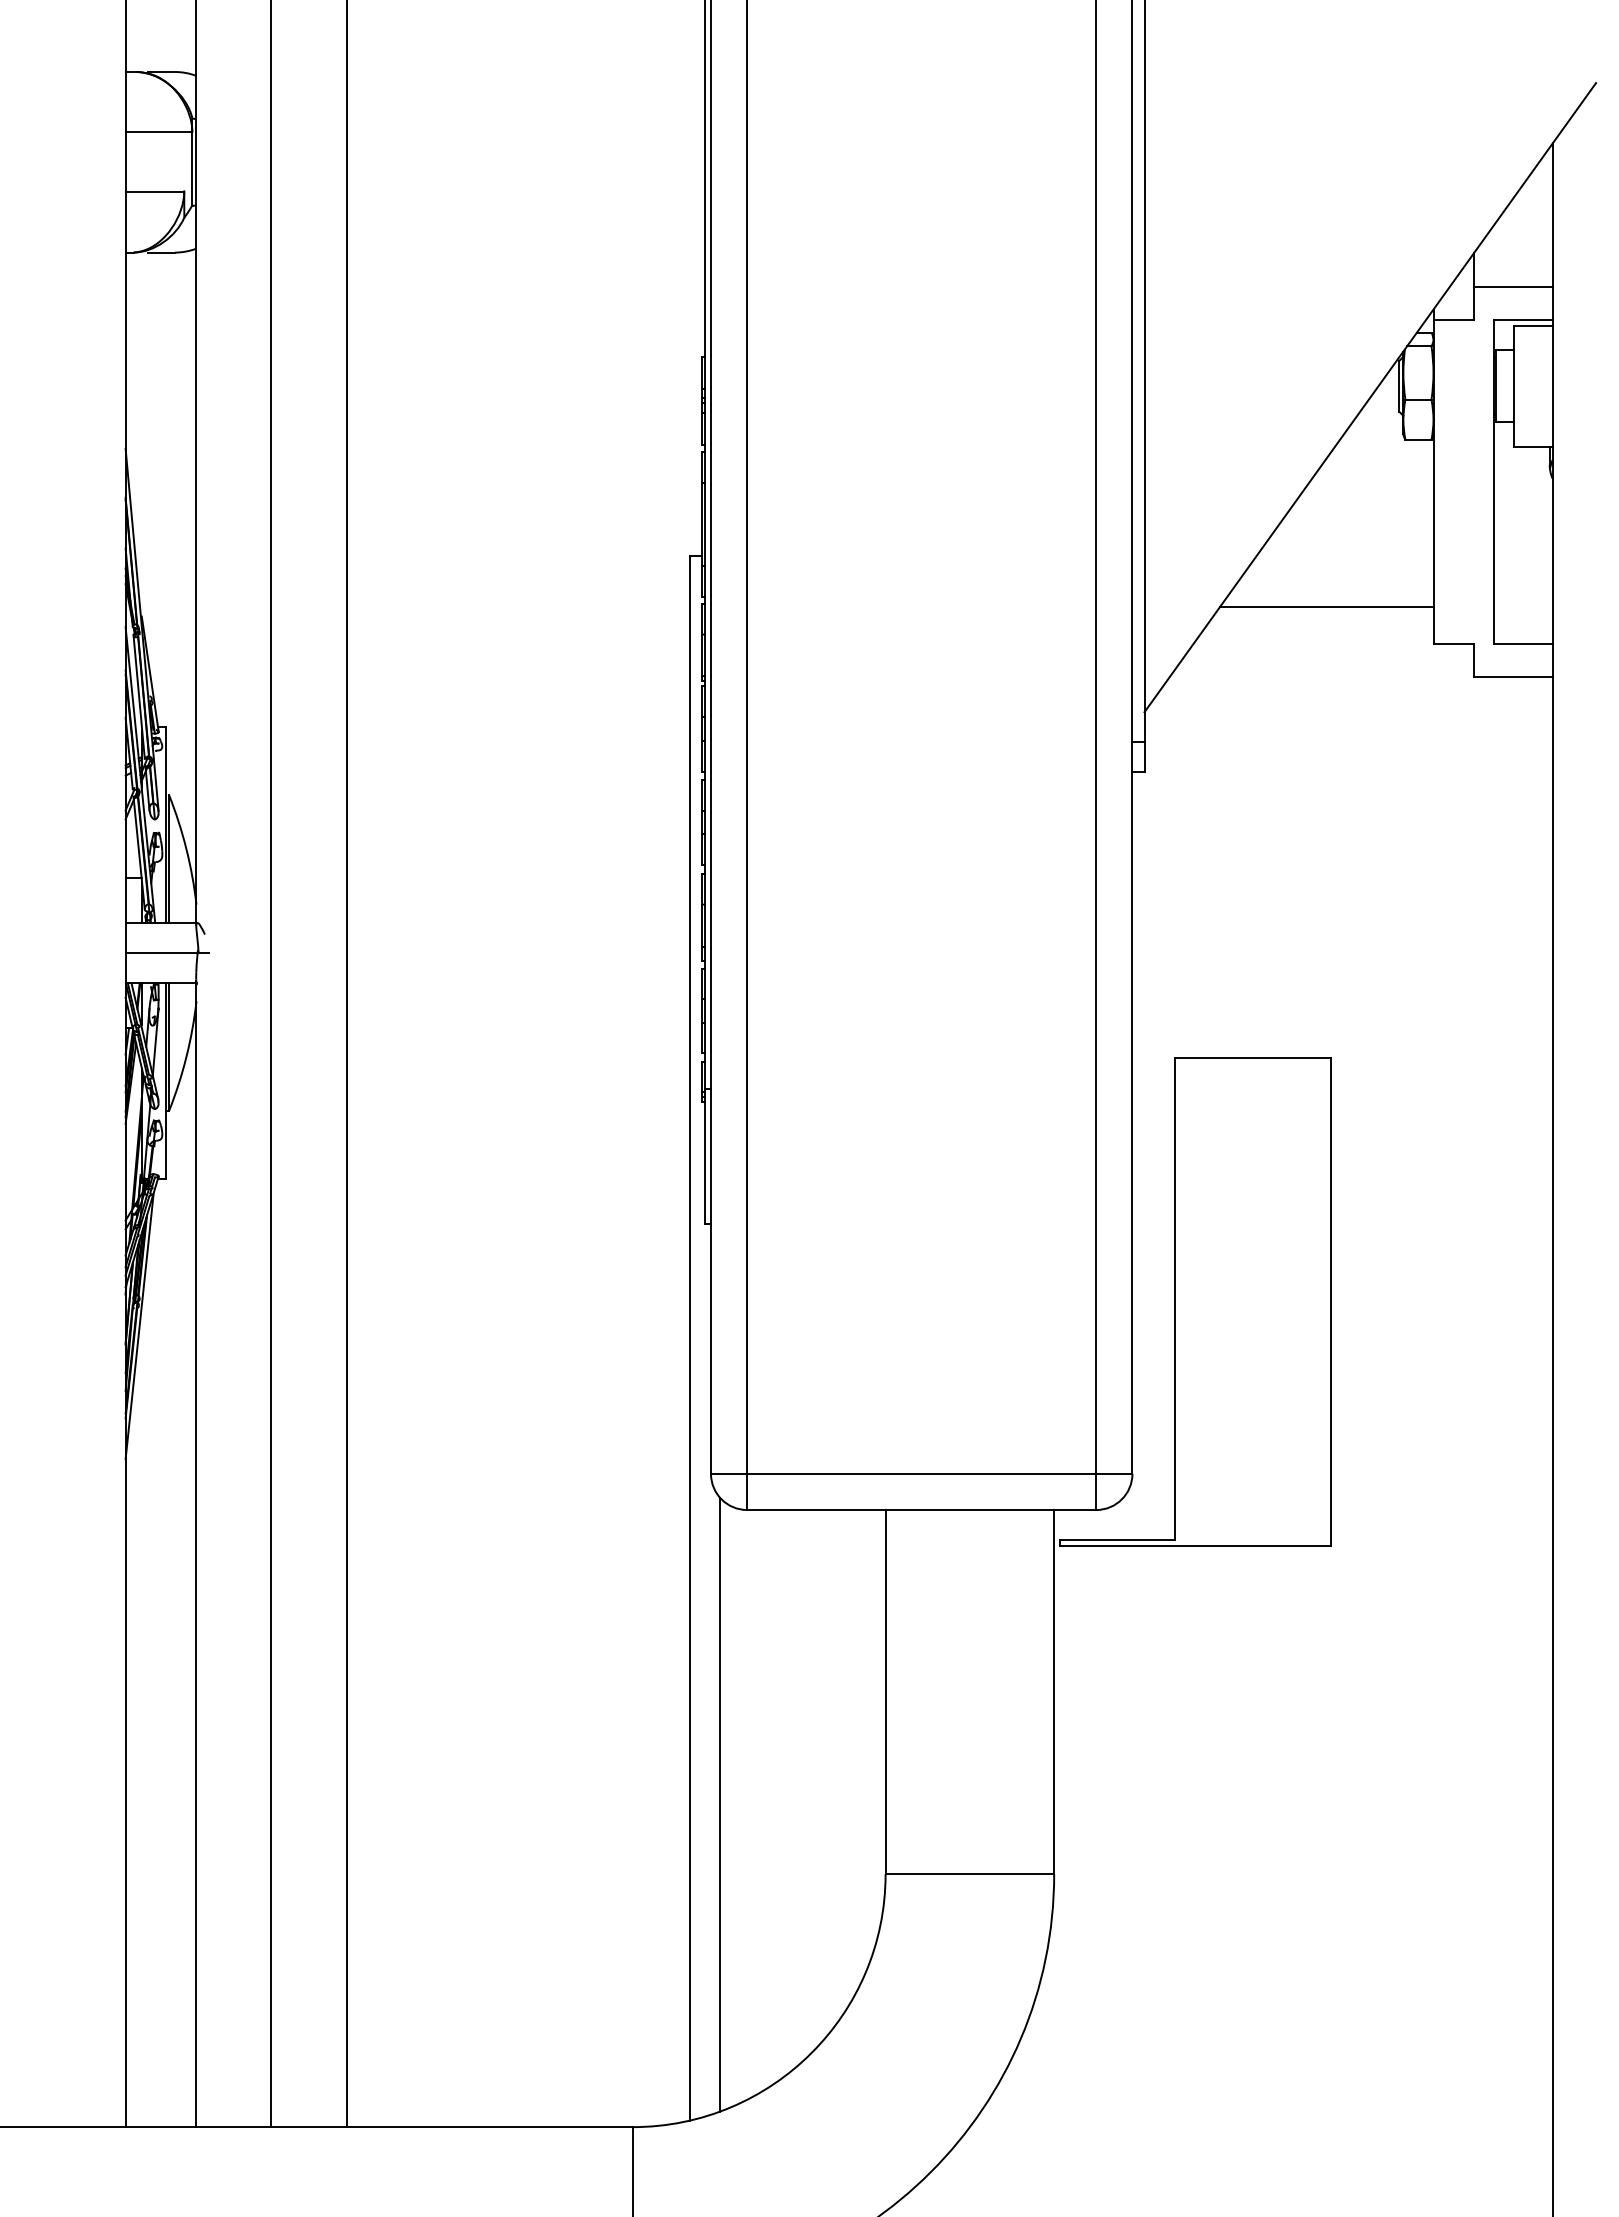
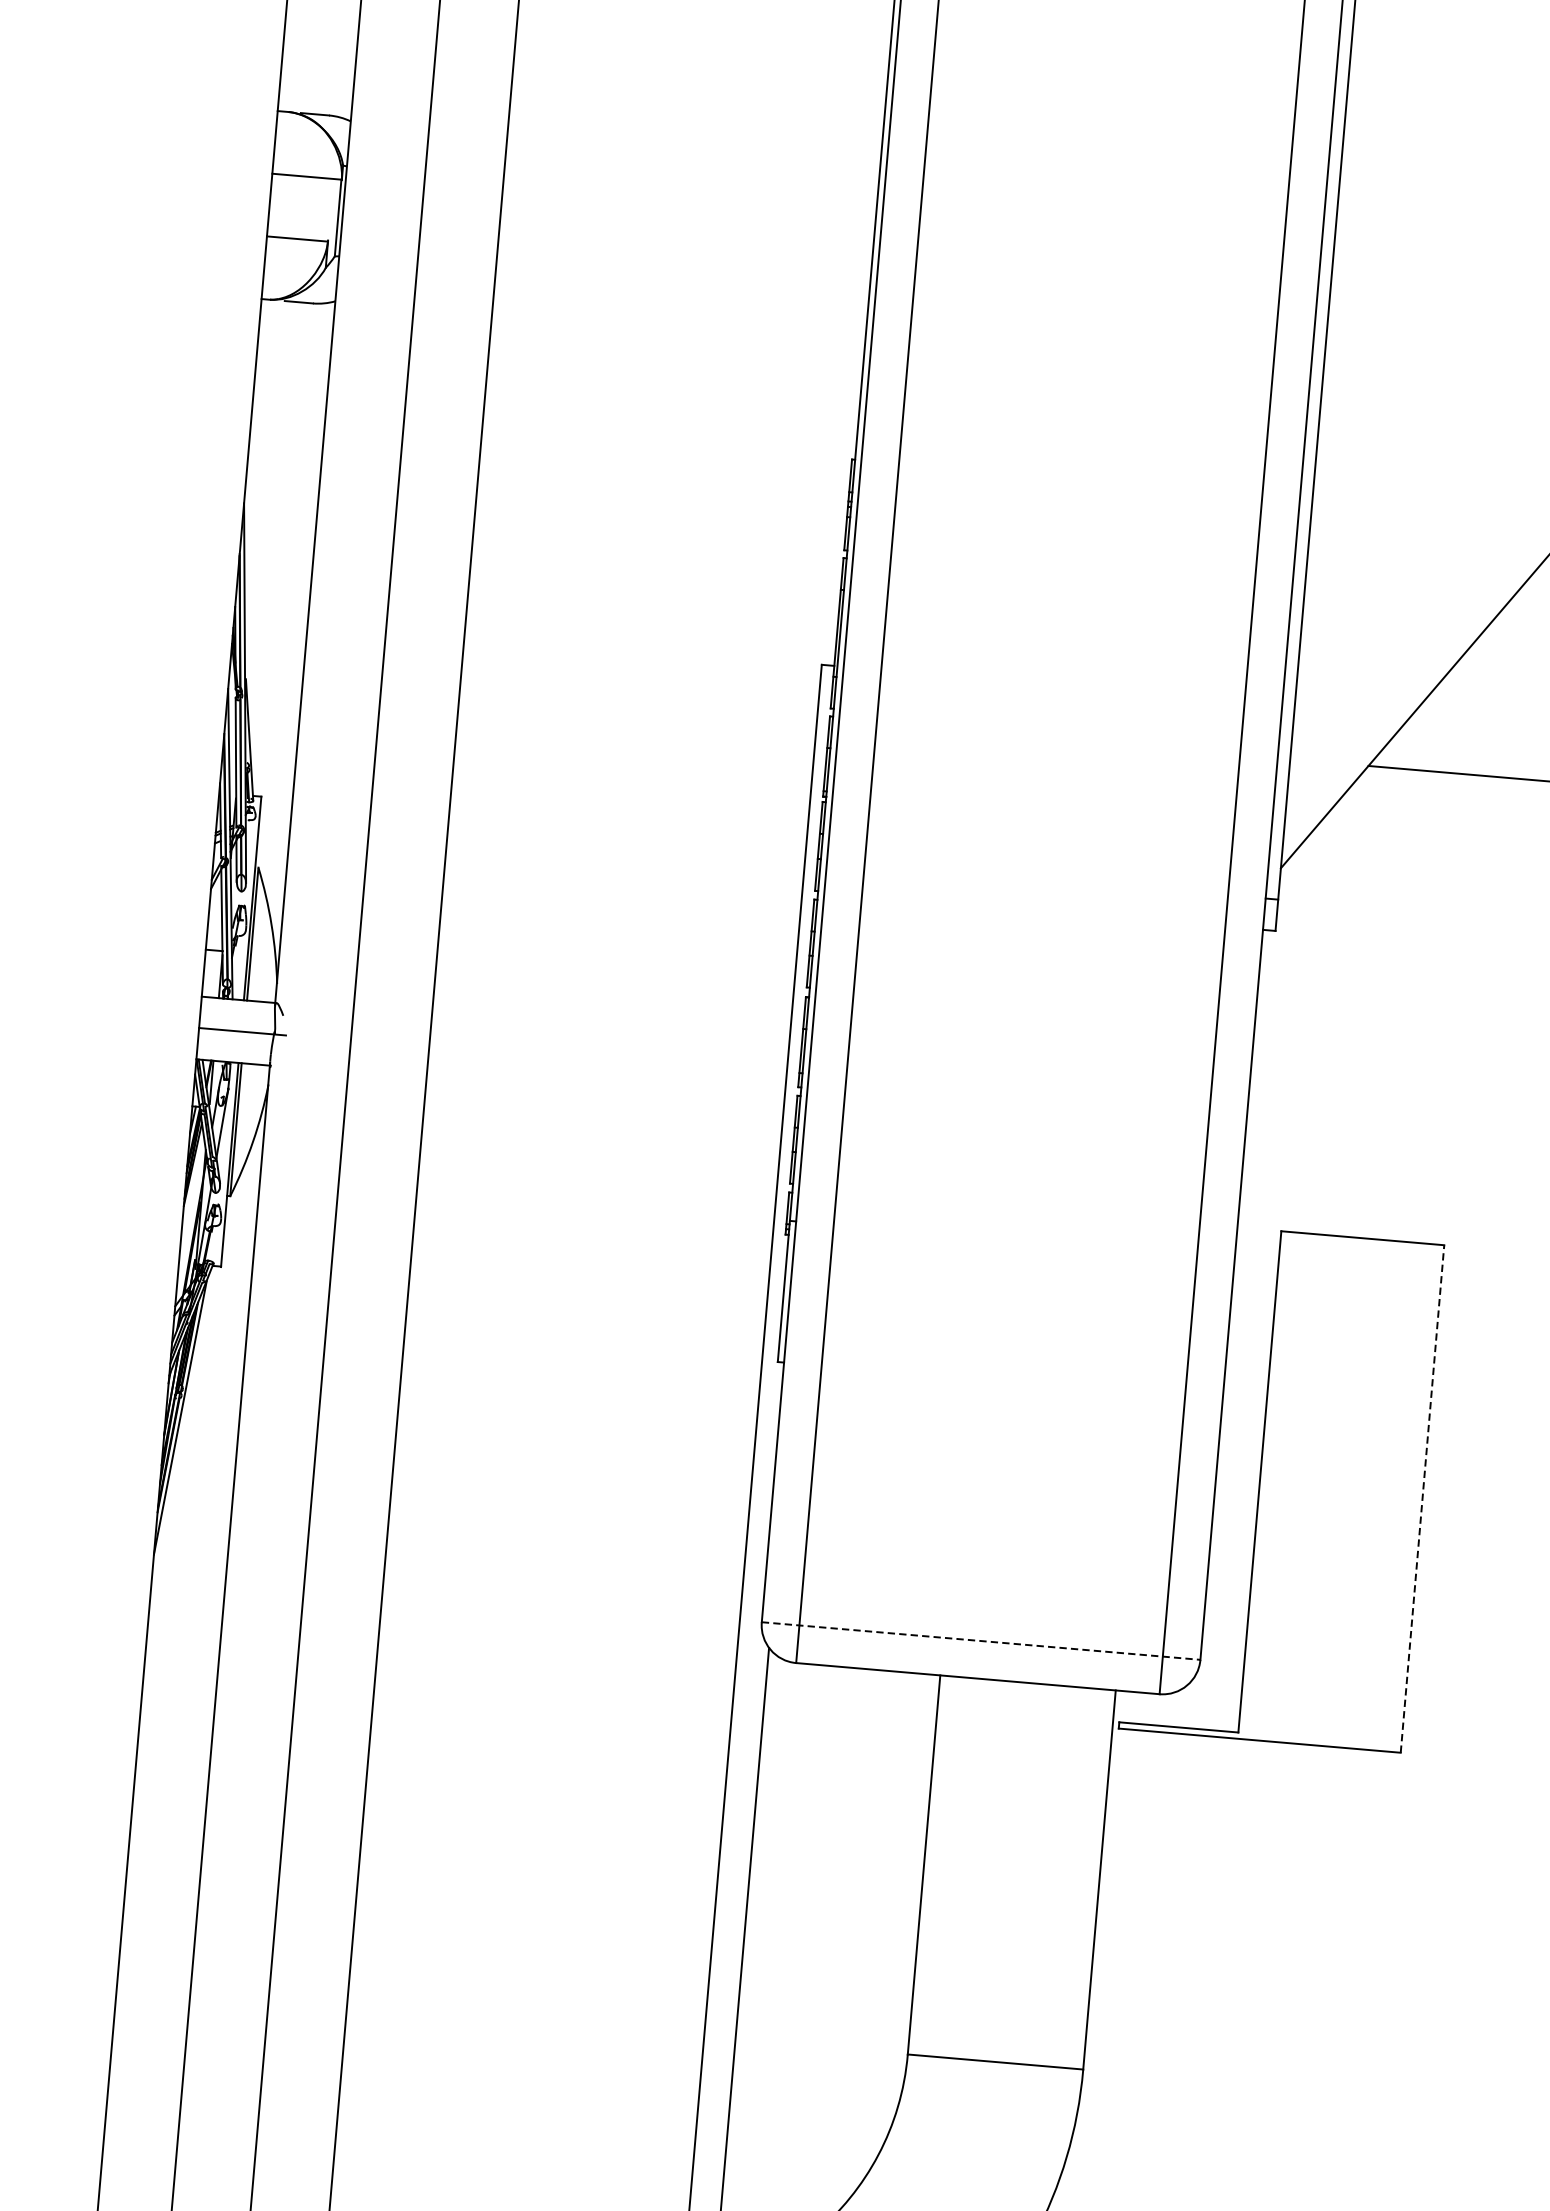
line: (1331, 1302) -> (1422, 1499), solid -> dashed
line: (921, 1473) -> (980, 1640), solid -> dashed

